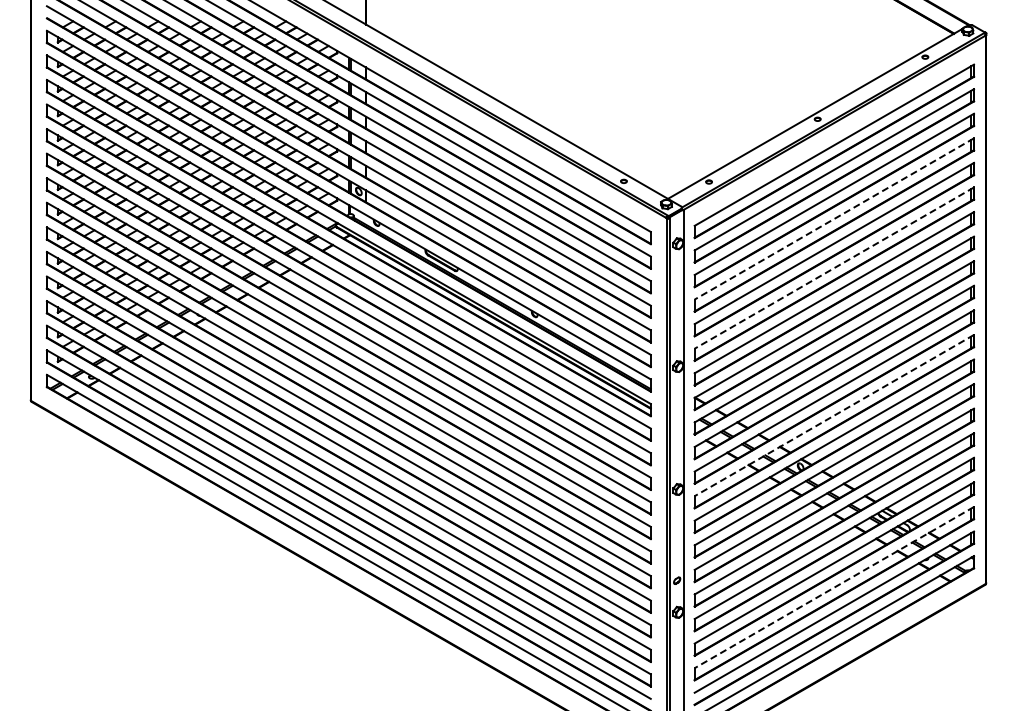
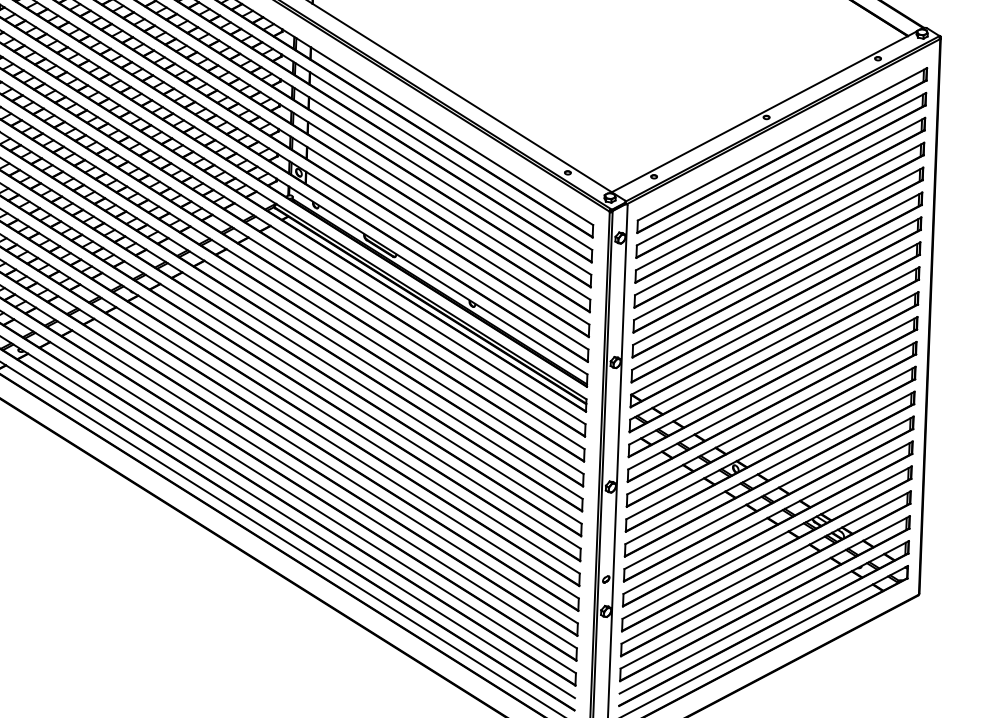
line: (833, 219) -> (778, 219), dashed -> solid
line: (833, 268) -> (776, 269), dashed -> solid
line: (833, 415) -> (771, 418), dashed -> solid
line: (833, 587) -> (764, 592), dashed -> solid

